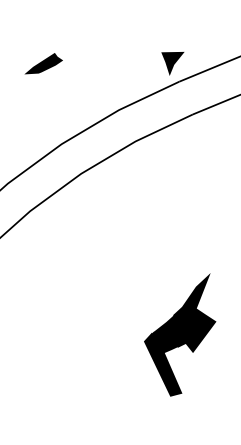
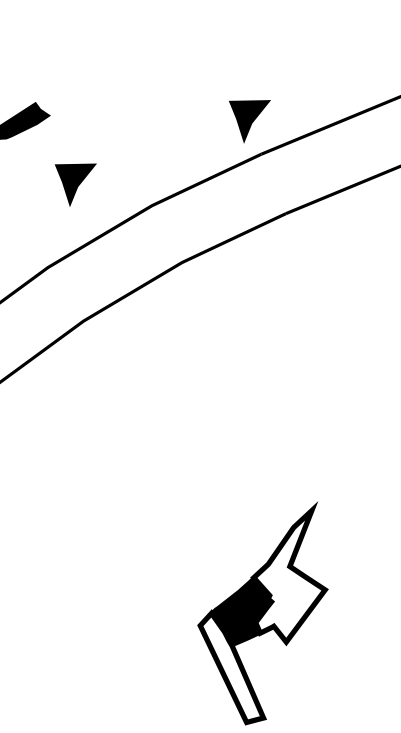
part: (76, 98) -> (75, 184), added
fill: (194, 314) -> (288, 576), removed
fill: (162, 364) -> (230, 666), removed

